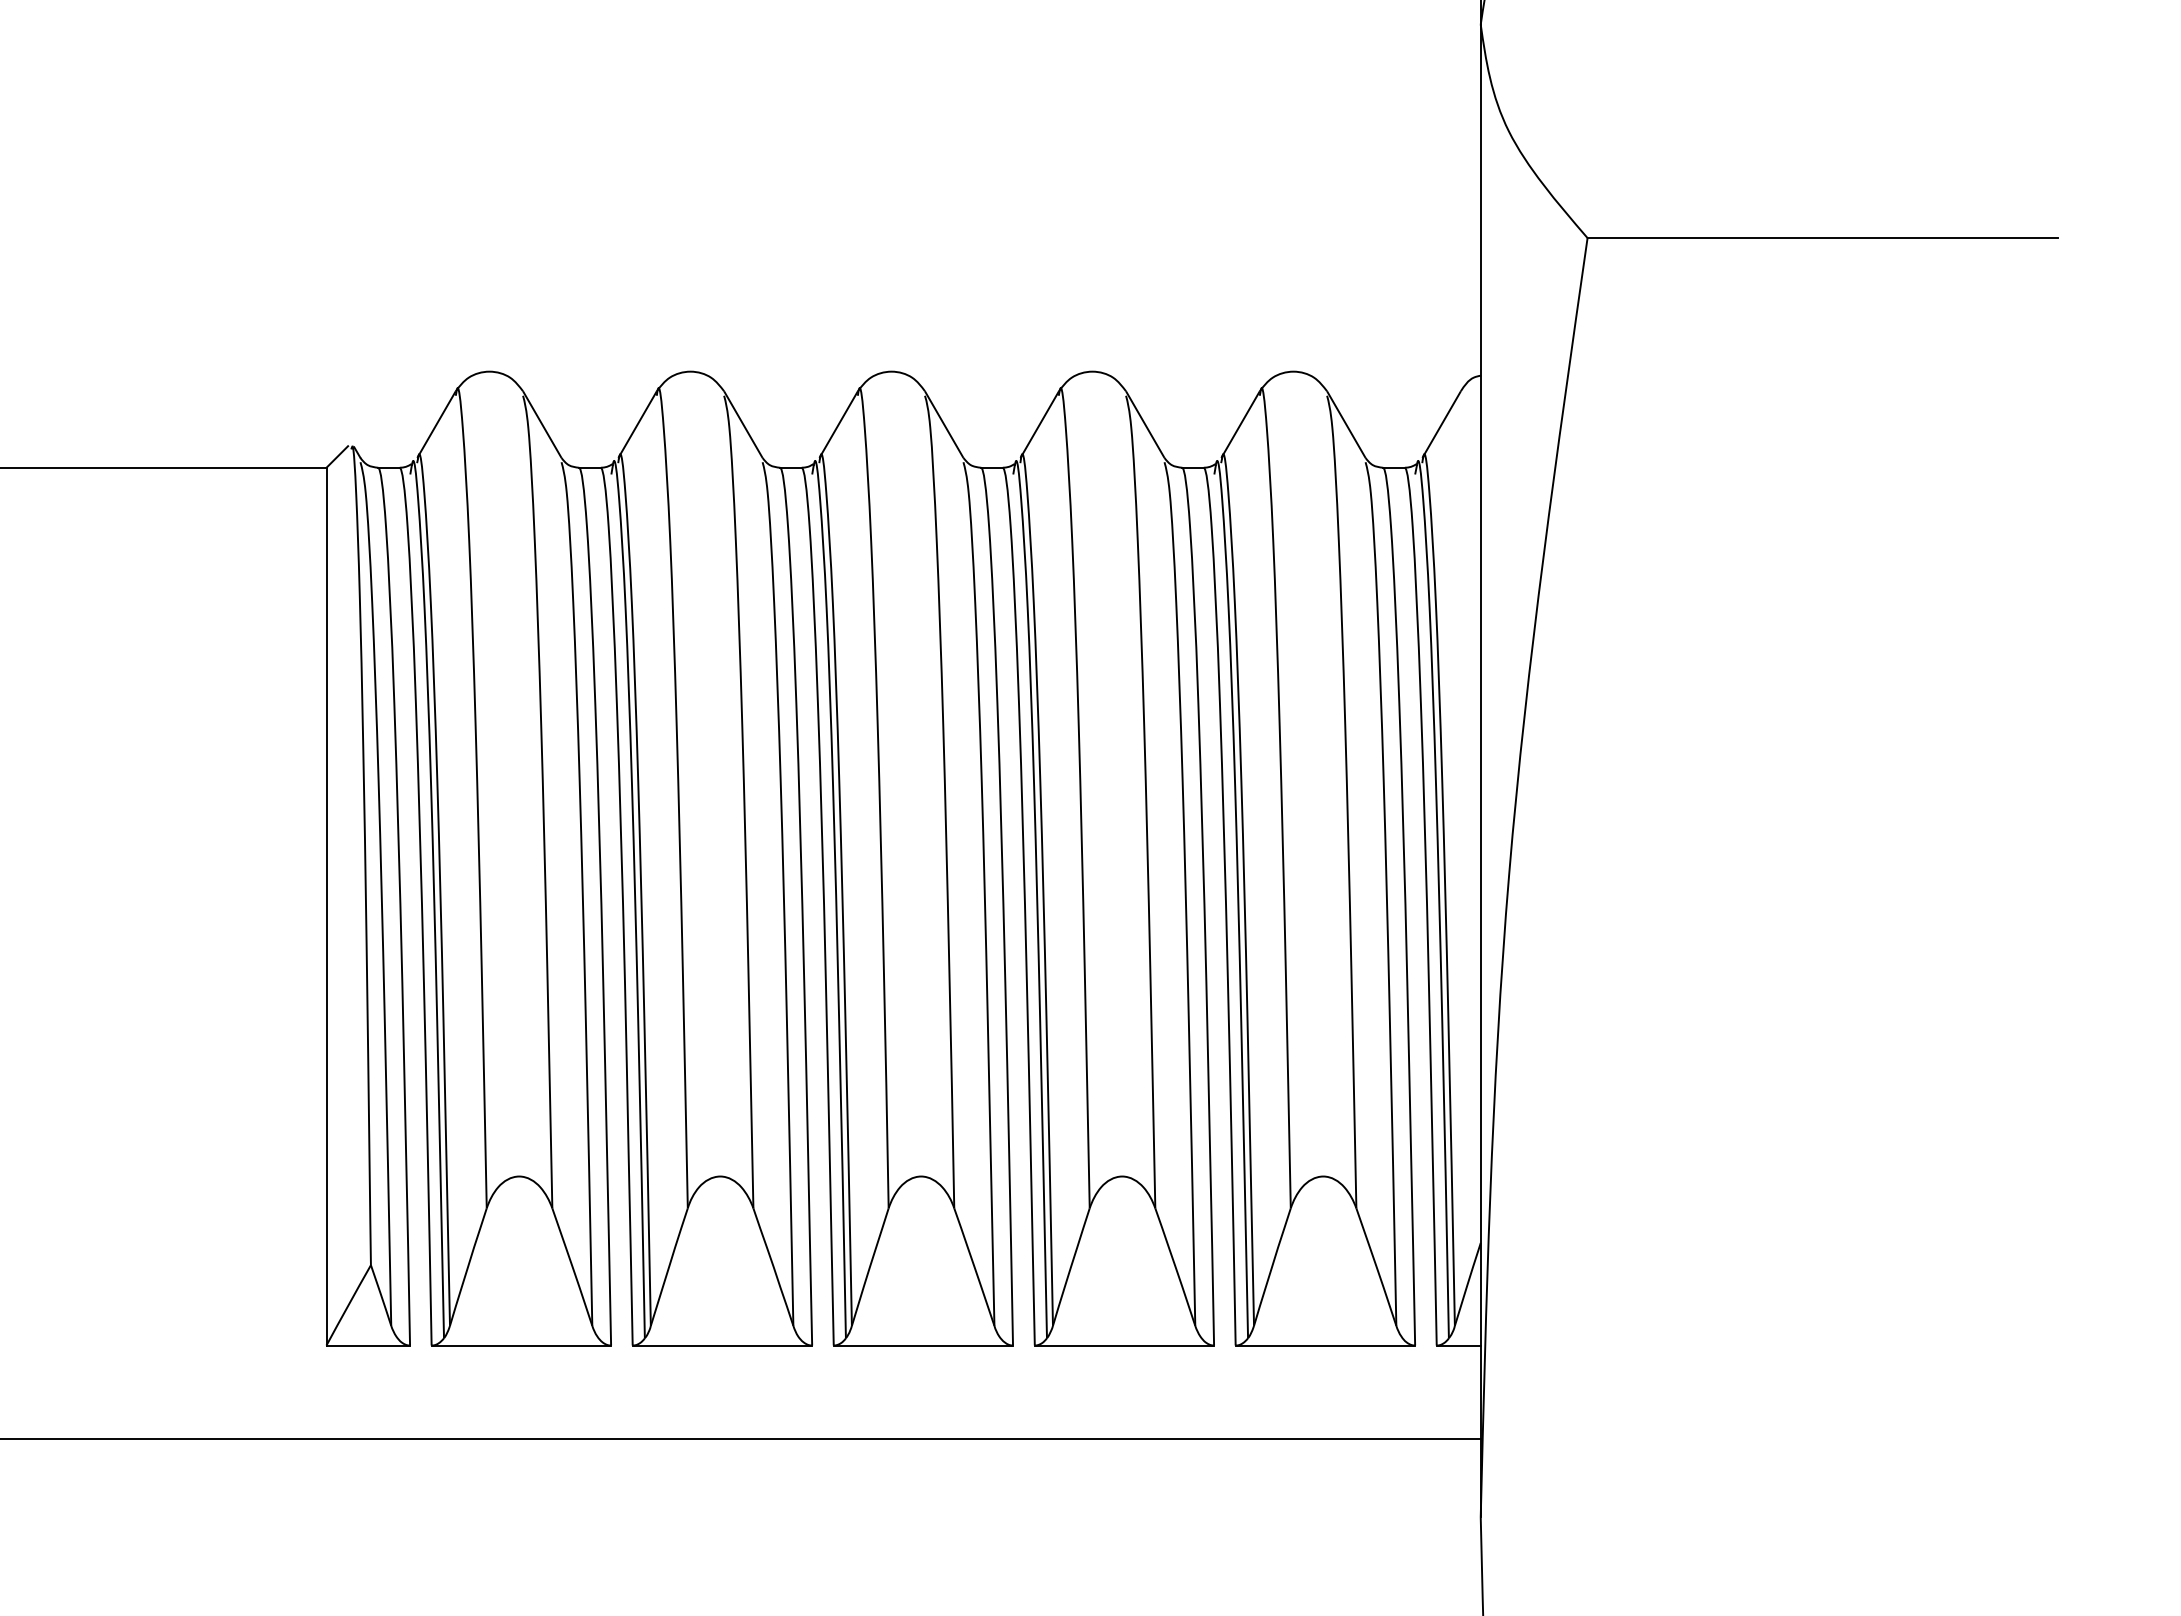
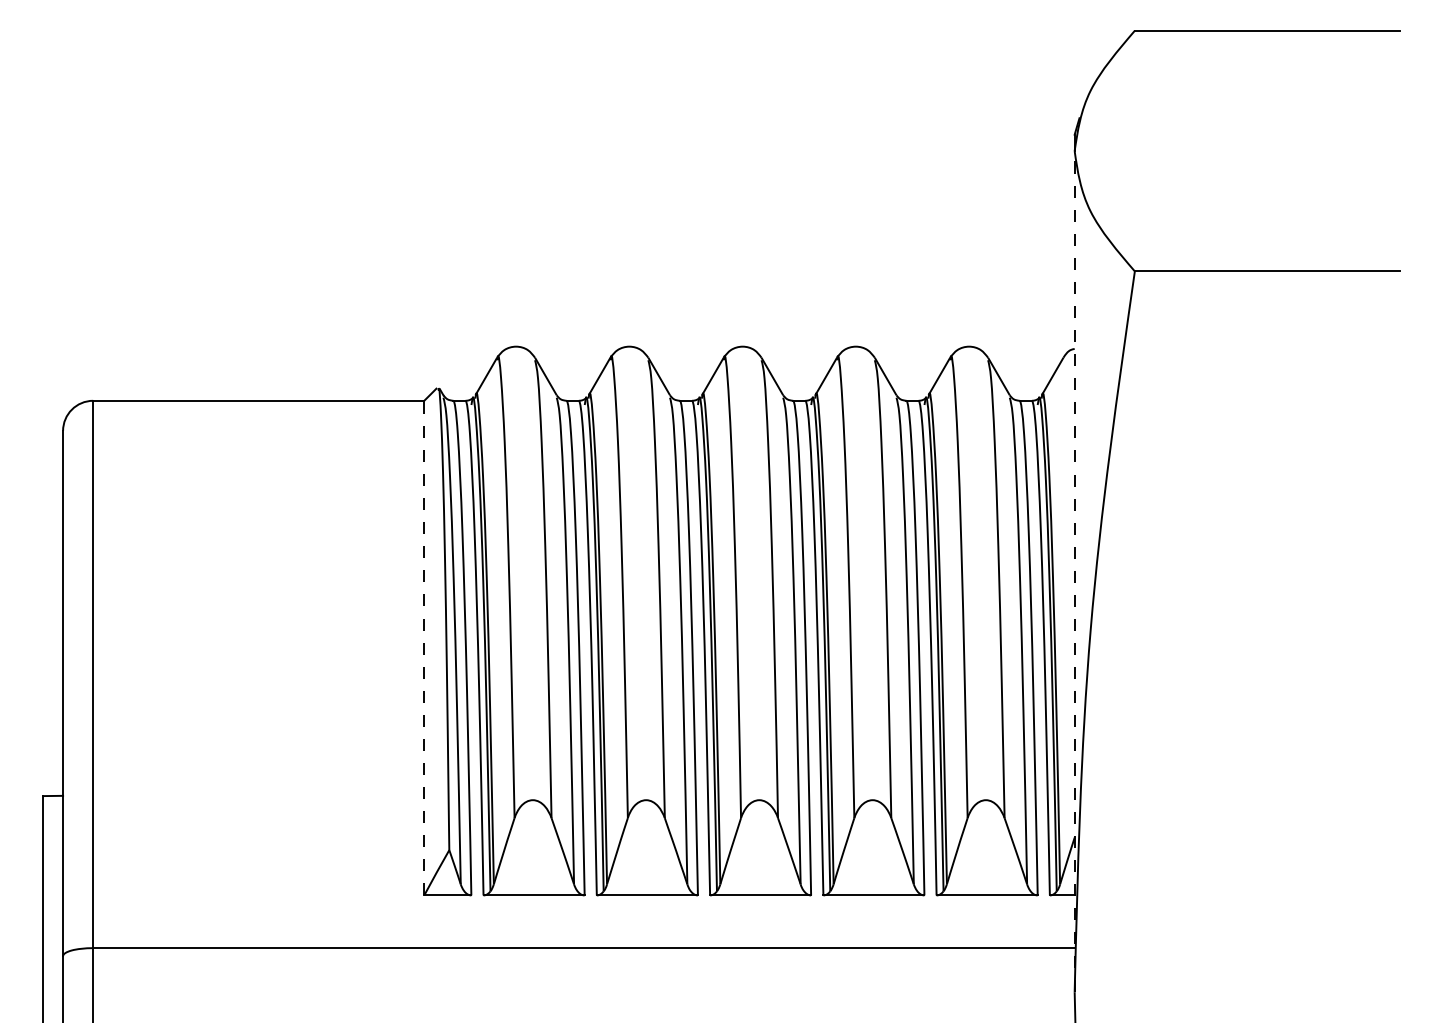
line: (1480, 770) -> (1074, 571), solid -> dashed
line: (326, 905) -> (424, 647), solid -> dashed

